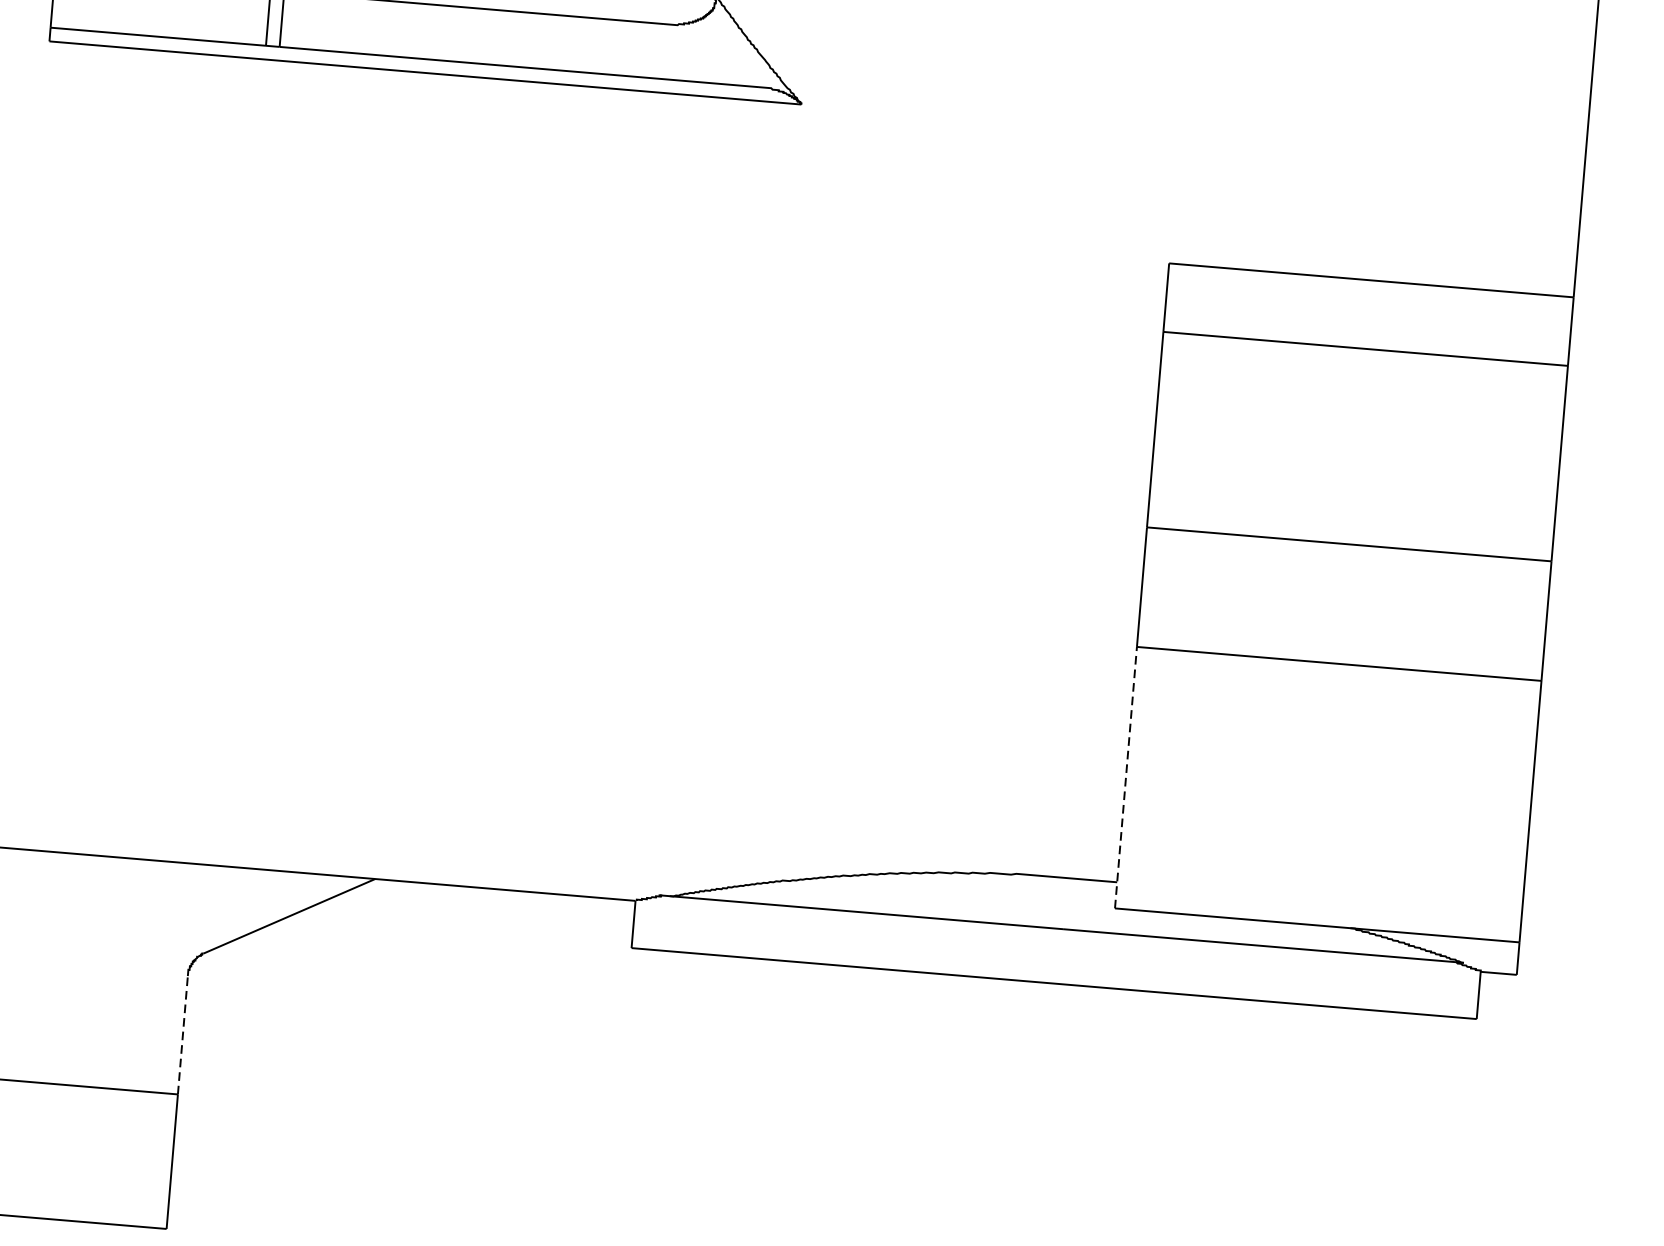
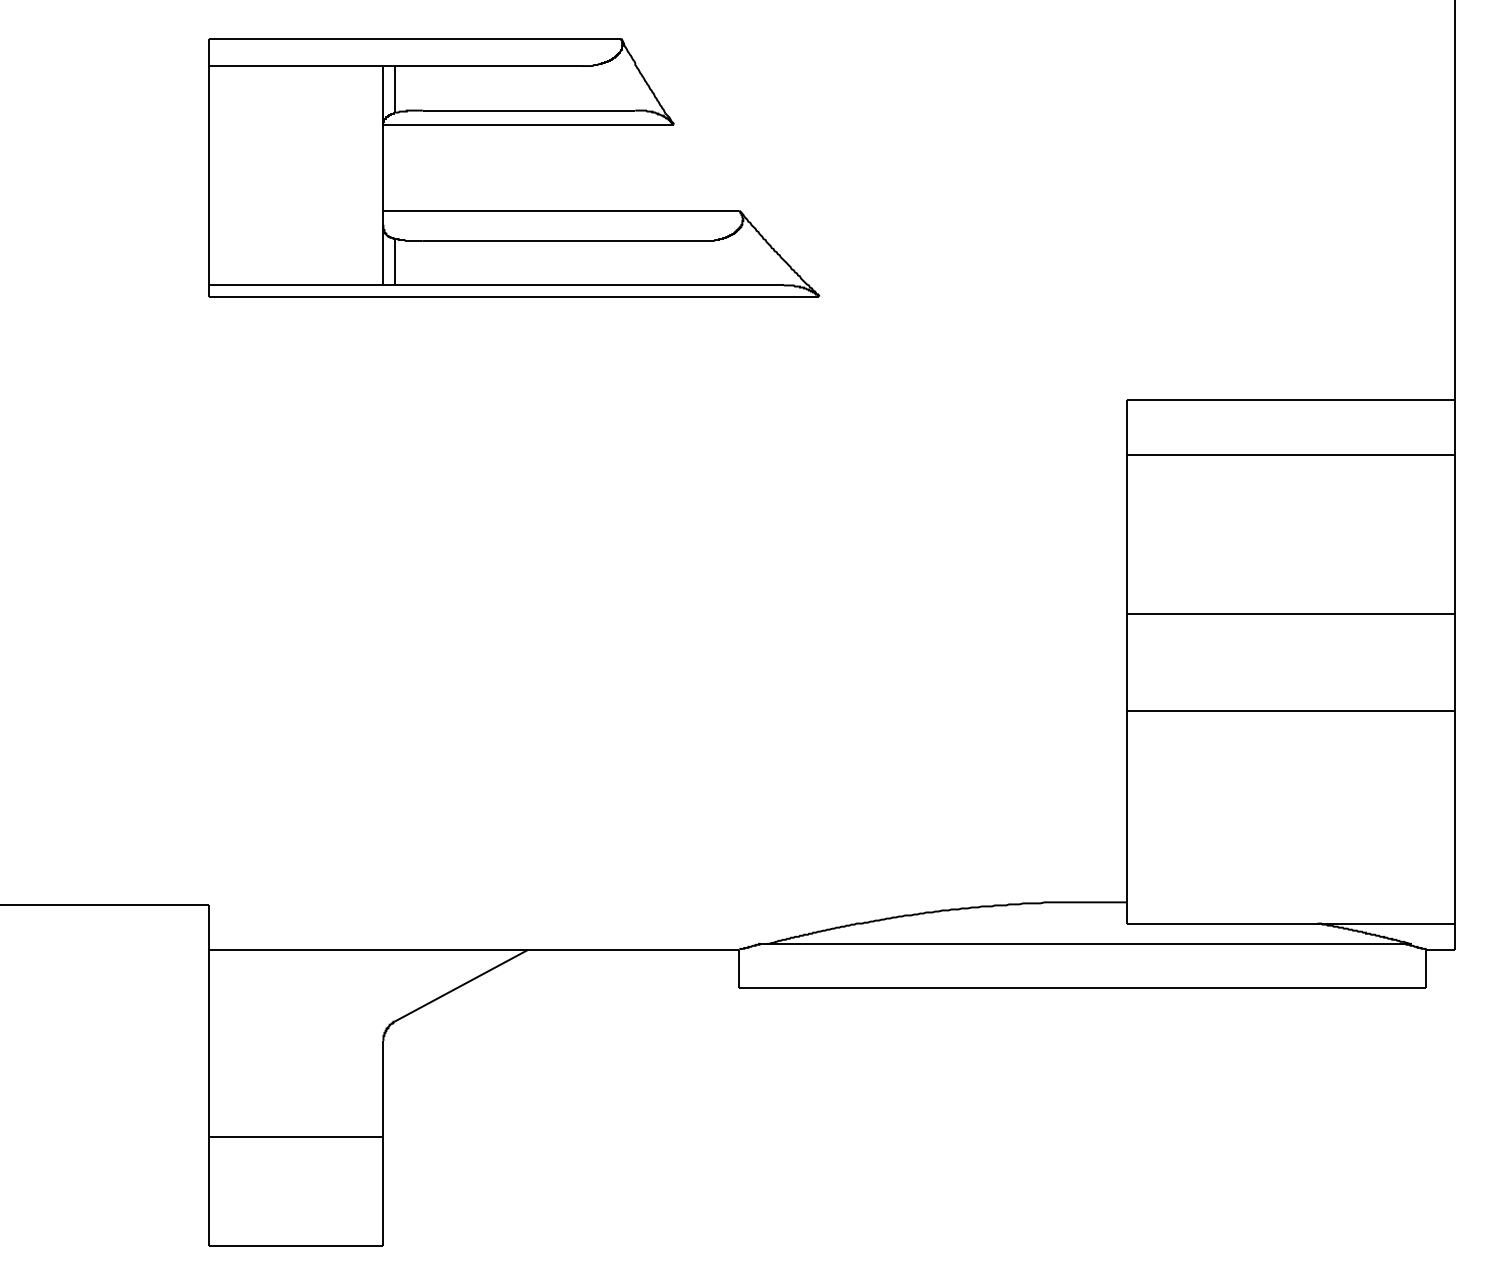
line: (1126, 776) -> (1126, 816), dashed -> solid
line: (182, 1034) -> (383, 1088), dashed -> solid

